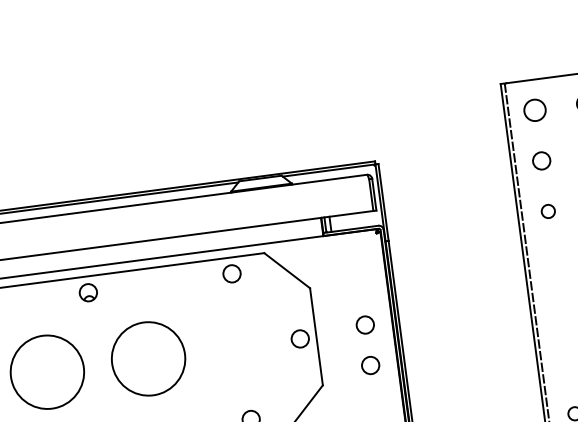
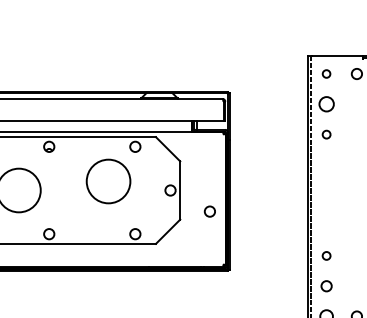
circle: (534, 109) -> (326, 73), size x0.6
circle: (541, 161) -> (326, 104), size x1.4
circle: (364, 325) -> (209, 187), removed
circle: (148, 358) -> (108, 181), moved

